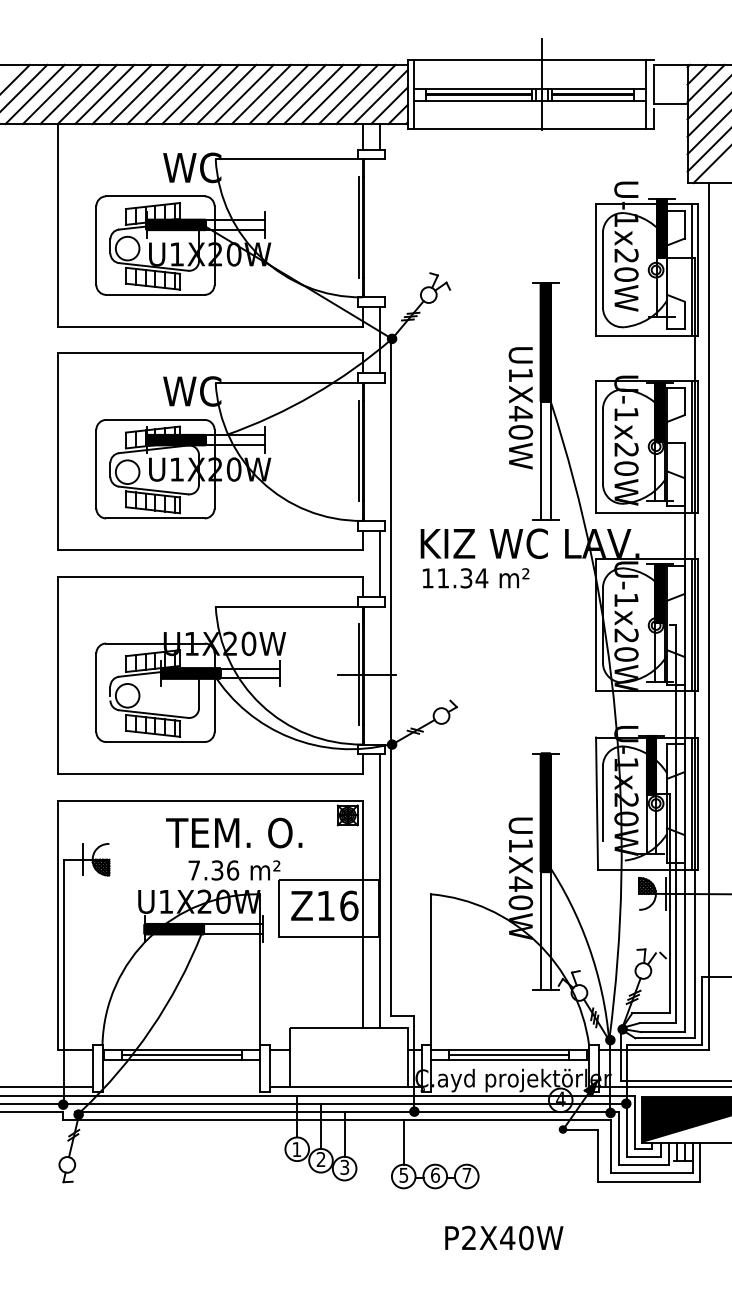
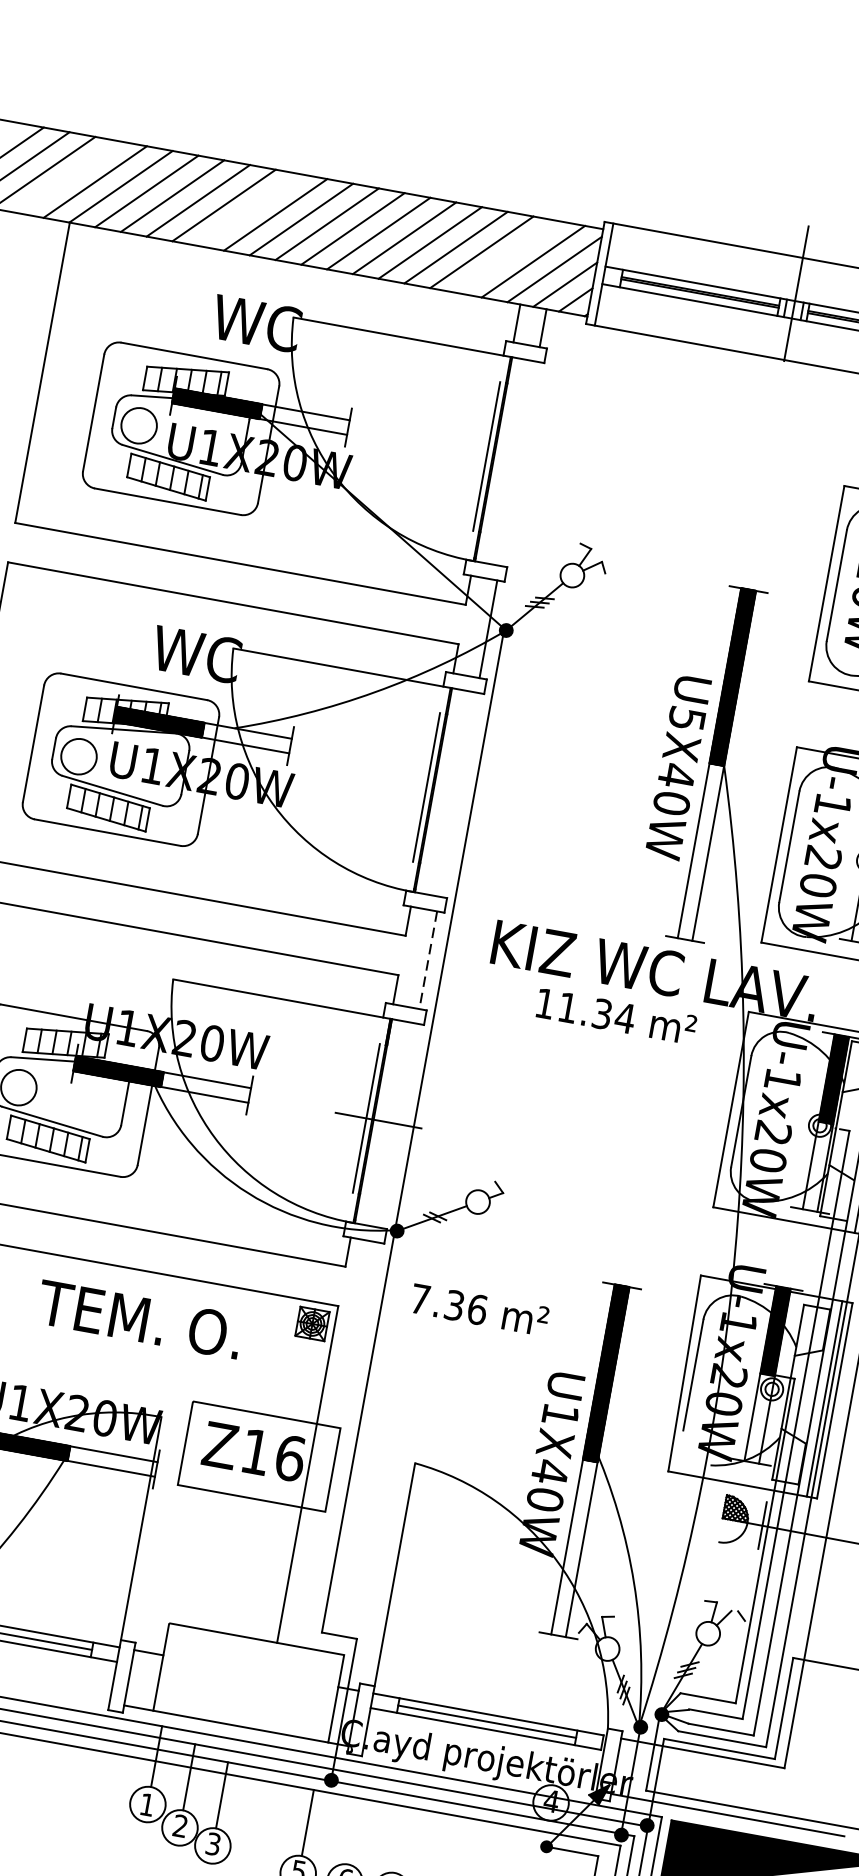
line: (52, 94) -> (69, 177), removed
line: (174, 94) -> (249, 210), removed
line: (348, 94) -> (507, 257), removed
text: (520, 374) -> (686, 717), U1X40W -> U5X40W
line: (380, 563) -> (428, 959), solid -> dashed
text: (475, 578) -> (615, 1016), moved
text: (234, 870) -> (479, 1310), moved
line: (380, 891) -> (340, 1445), removed

